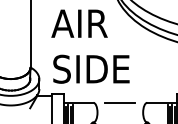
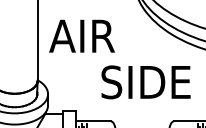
text: (79, 23) -> (81, 35), moved
text: (91, 68) -> (146, 81), moved
line: (119, 102) -> (141, 121), removed

